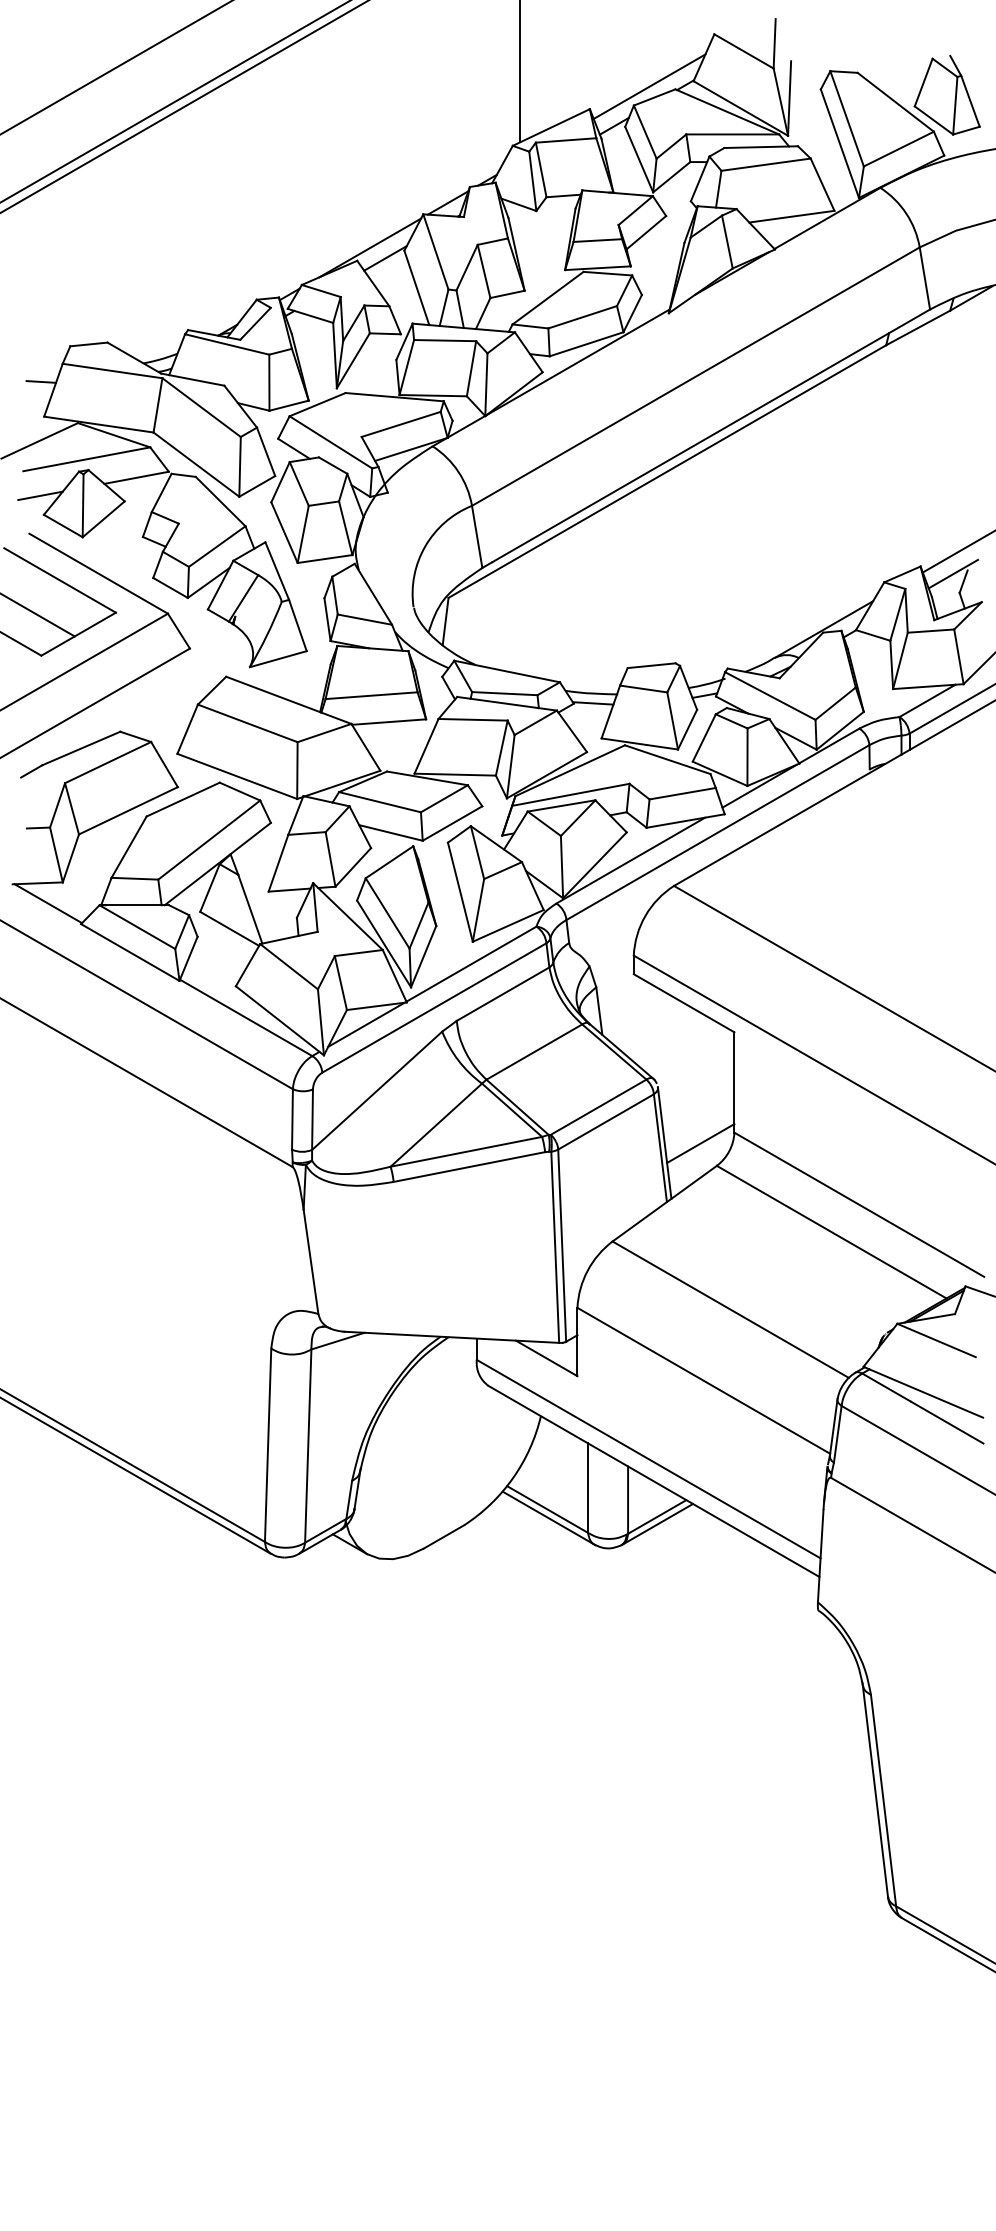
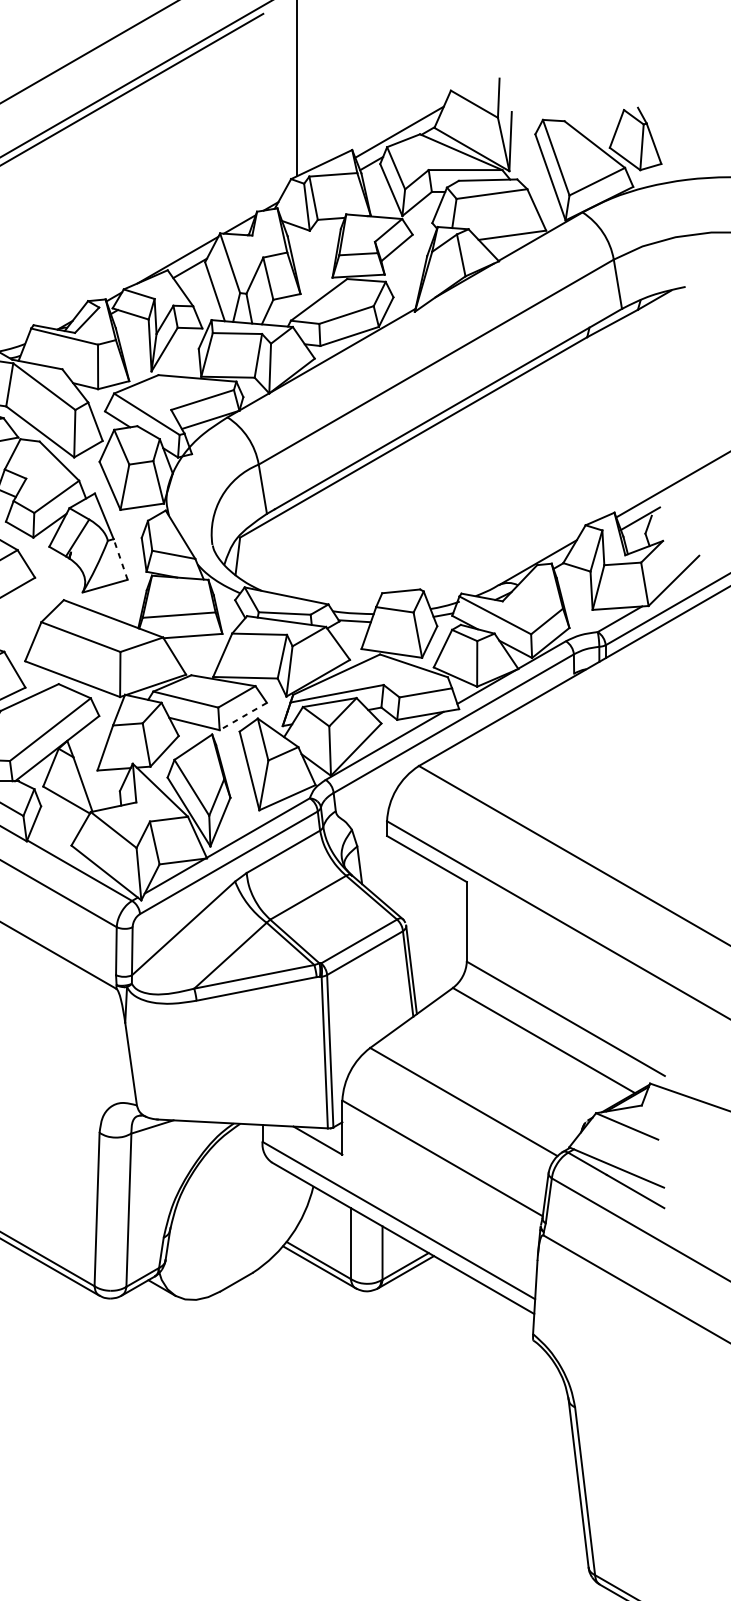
line: (297, 625) -> (120, 559), solid -> dashed
line: (452, 823) -> (243, 716), solid -> dashed
line: (700, 1143) -> (439, 970), removed

